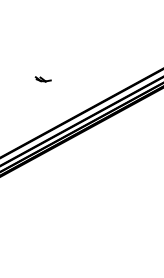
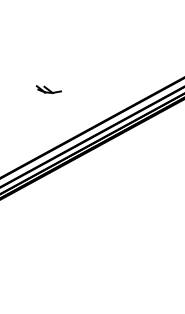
part: (43, 79) -> (48, 89), size x1.43

